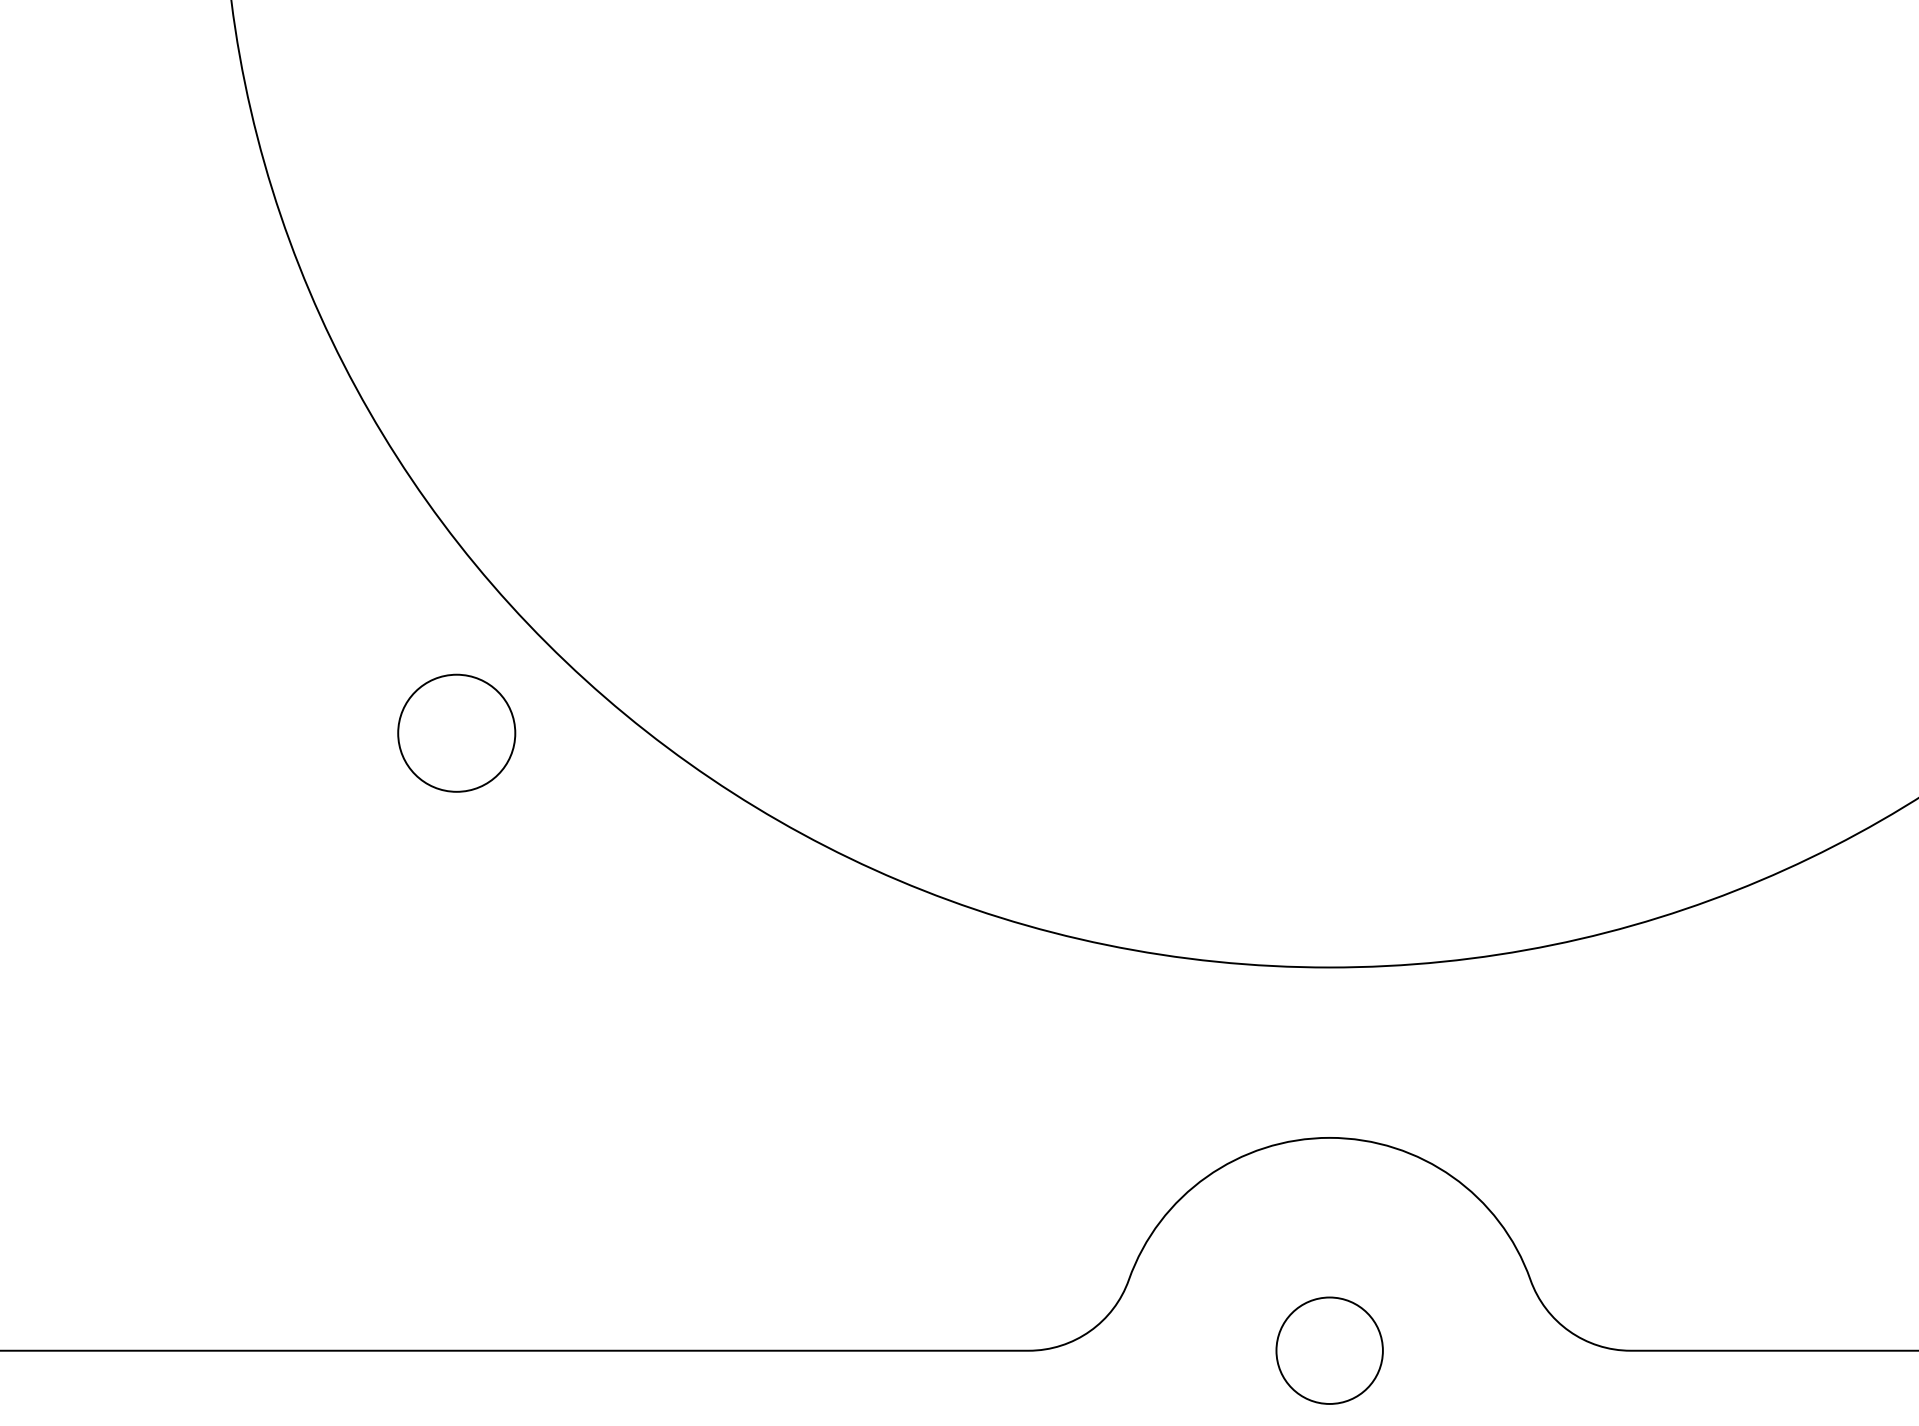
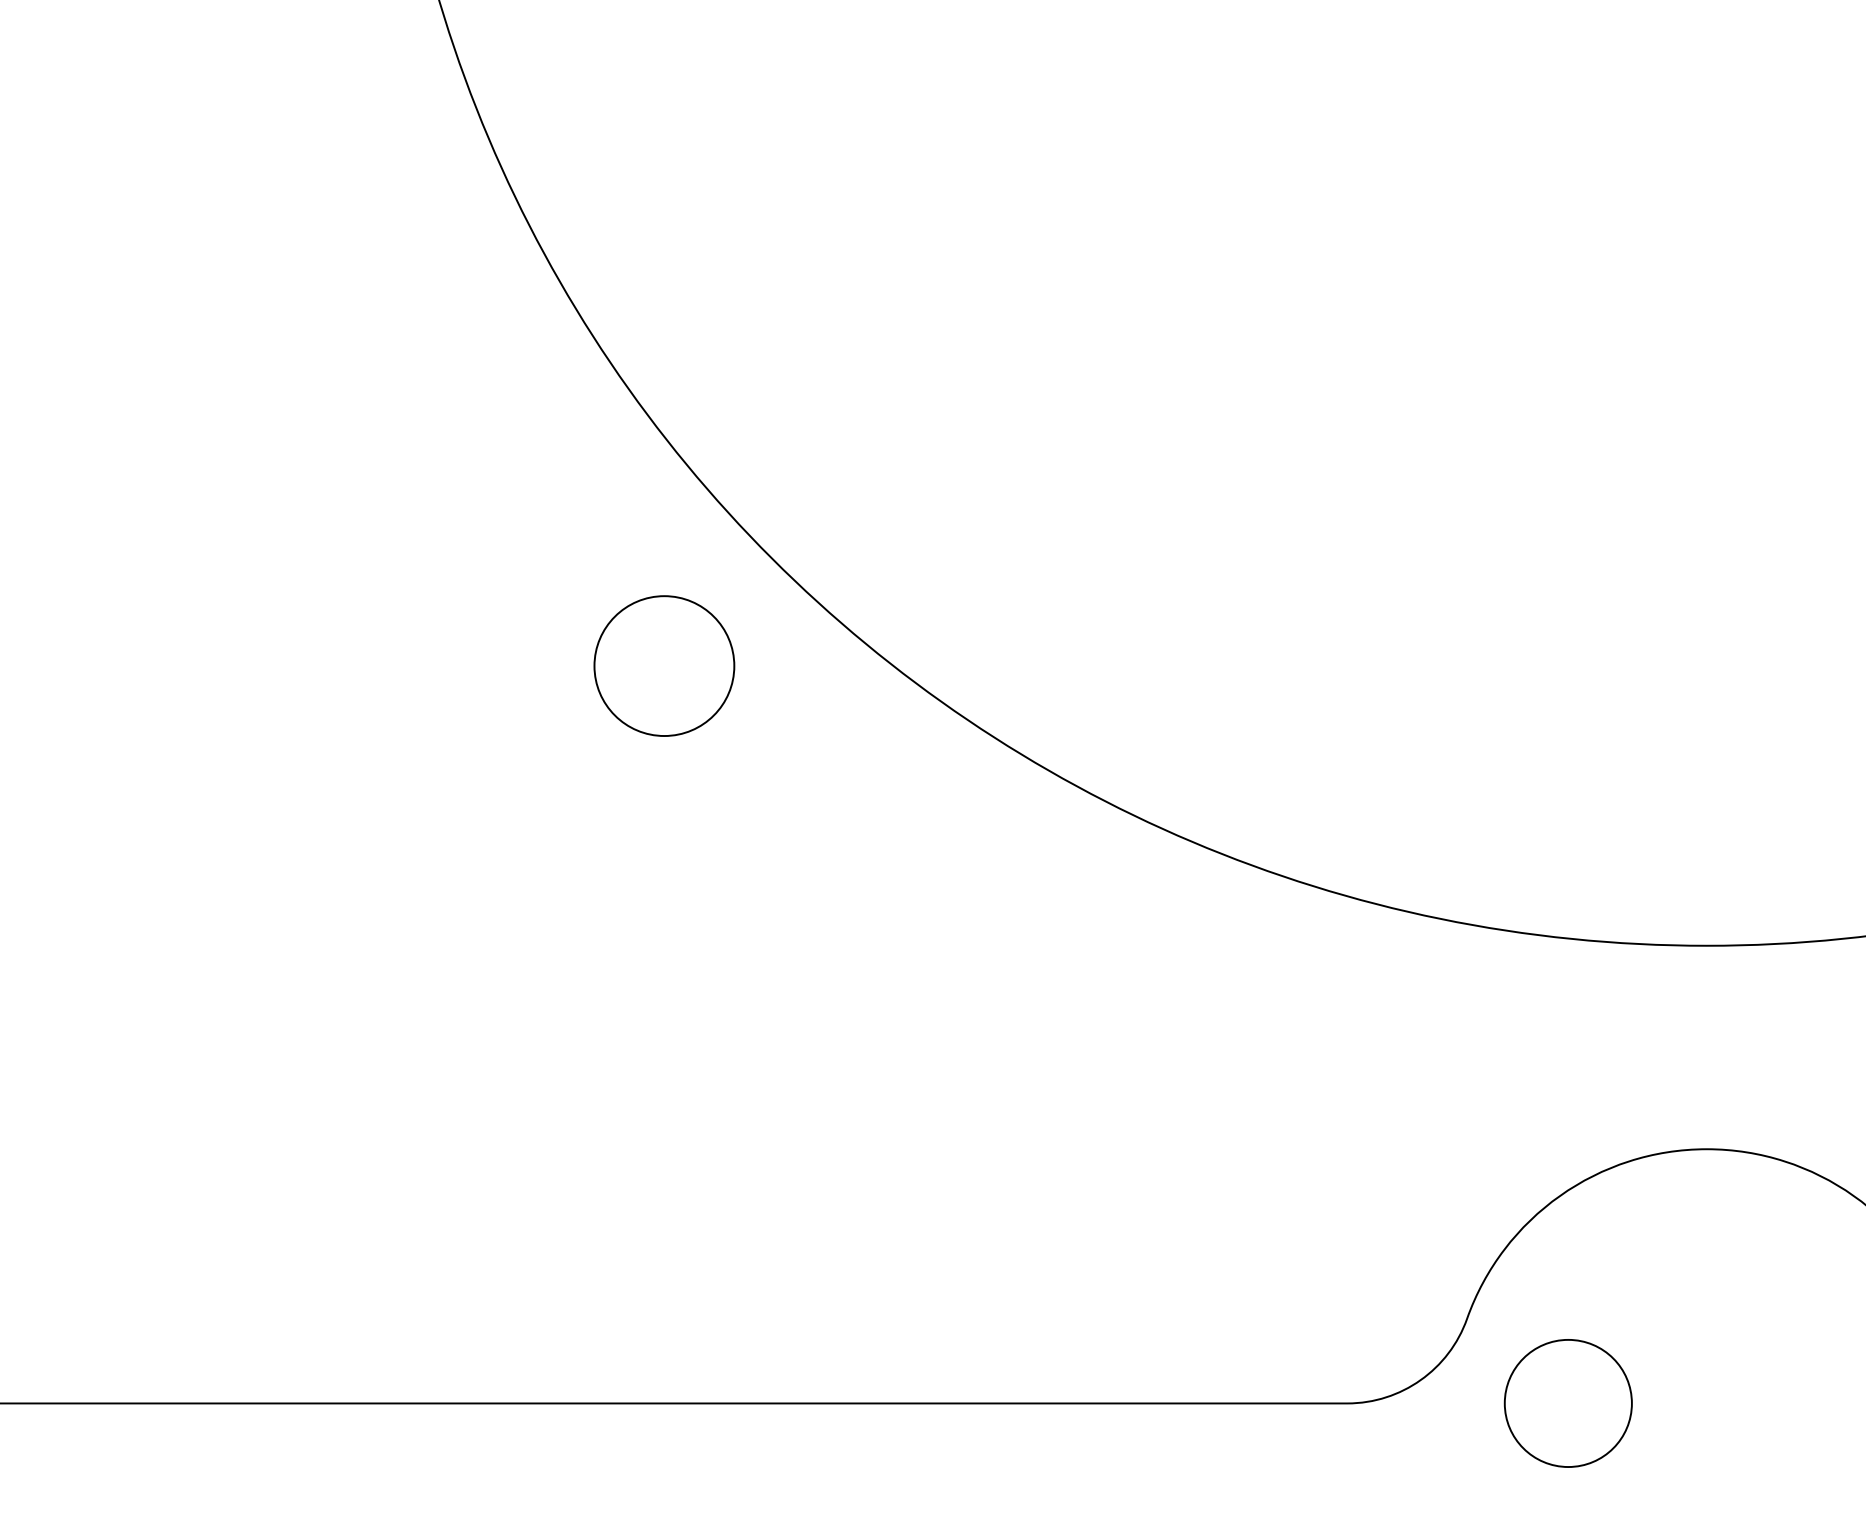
circle: (1329, 1350) -> (1568, 1403), moved

